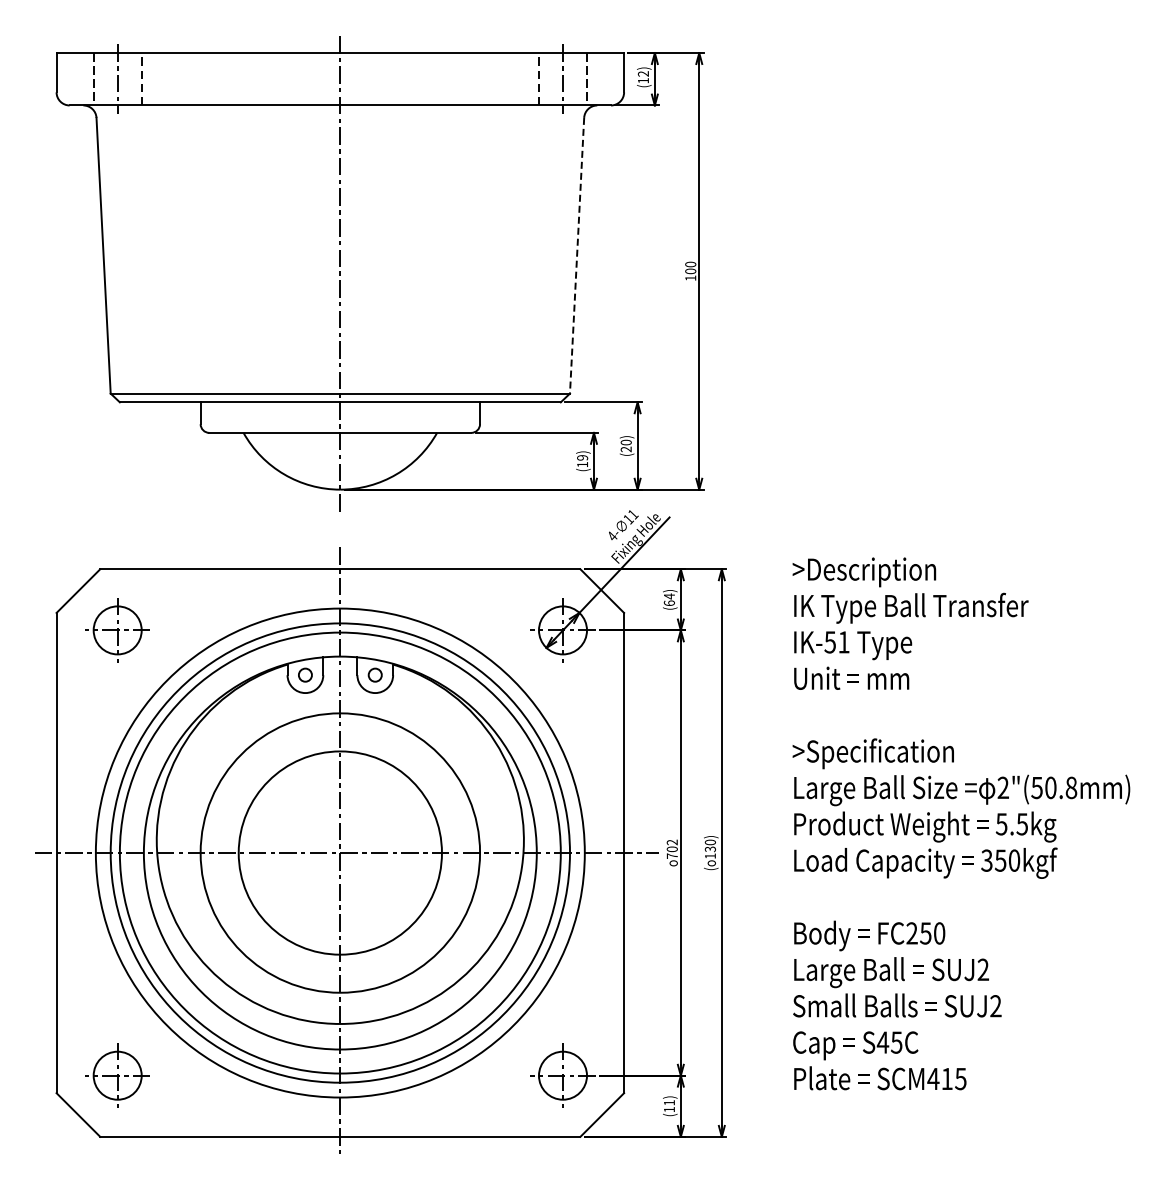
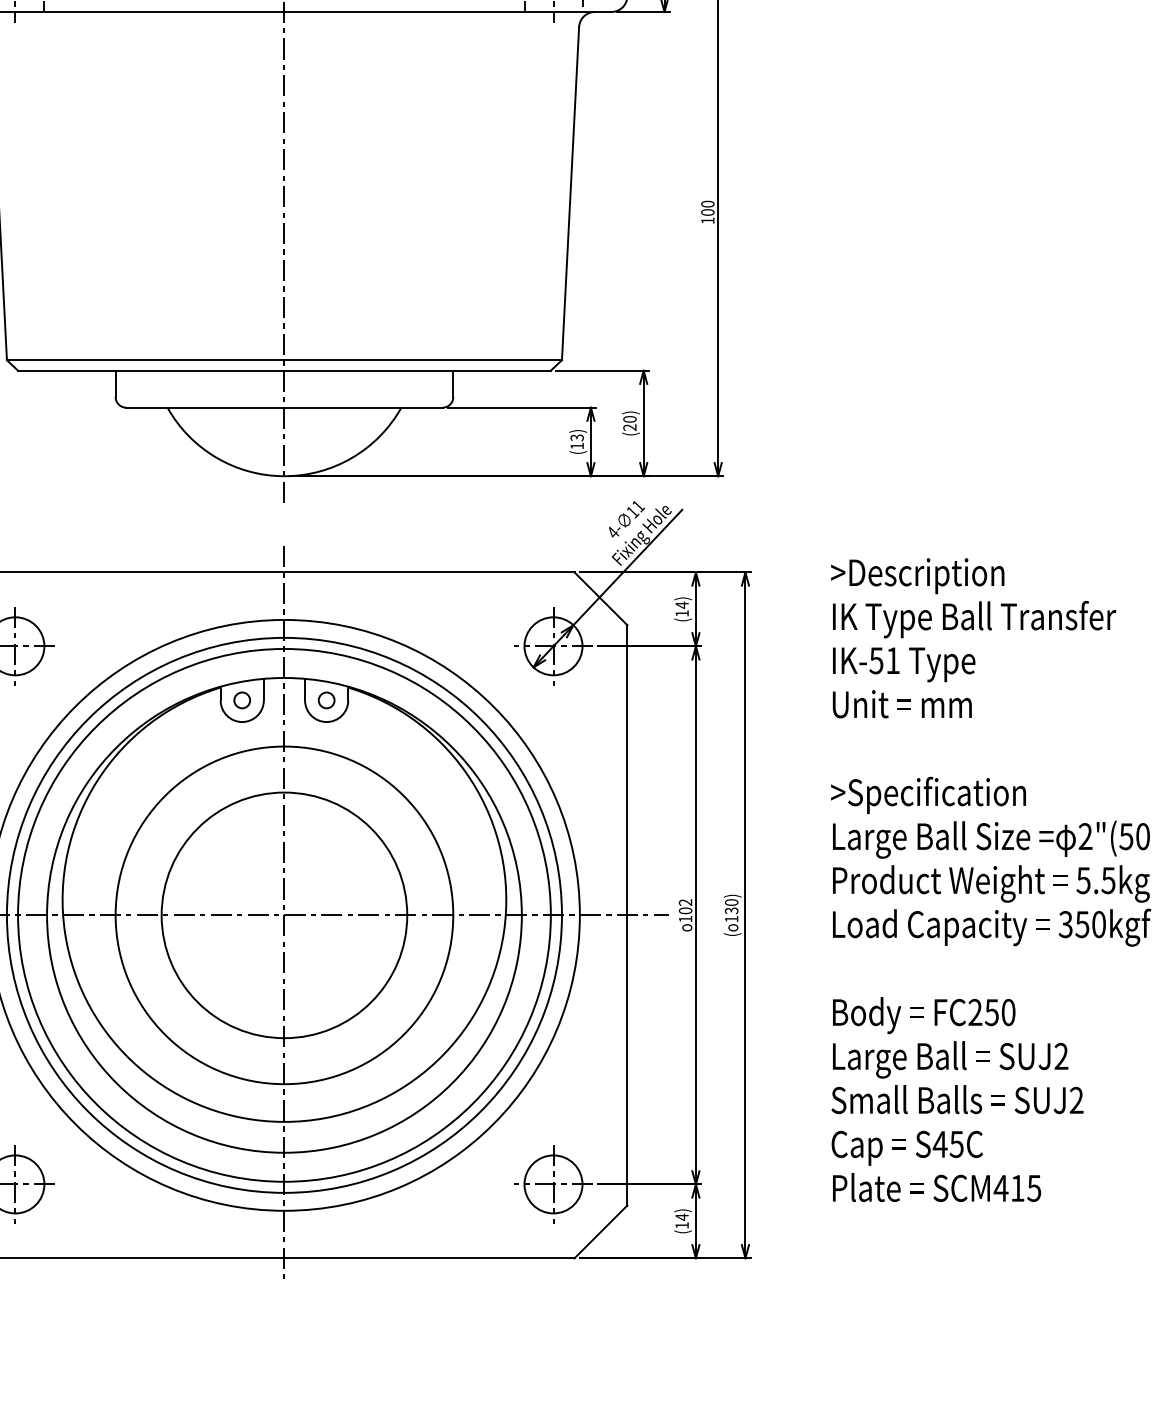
line: (577, 256) -> (571, 194), dashed -> solid
text: (582, 457) -> (577, 437), (19) -> (13)
text: (668, 602) -> (680, 612), (64) -> (14)
text: (671, 855) -> (684, 918), 702 -> 102
text: (669, 1102) -> (682, 1216), (11) -> (14)

